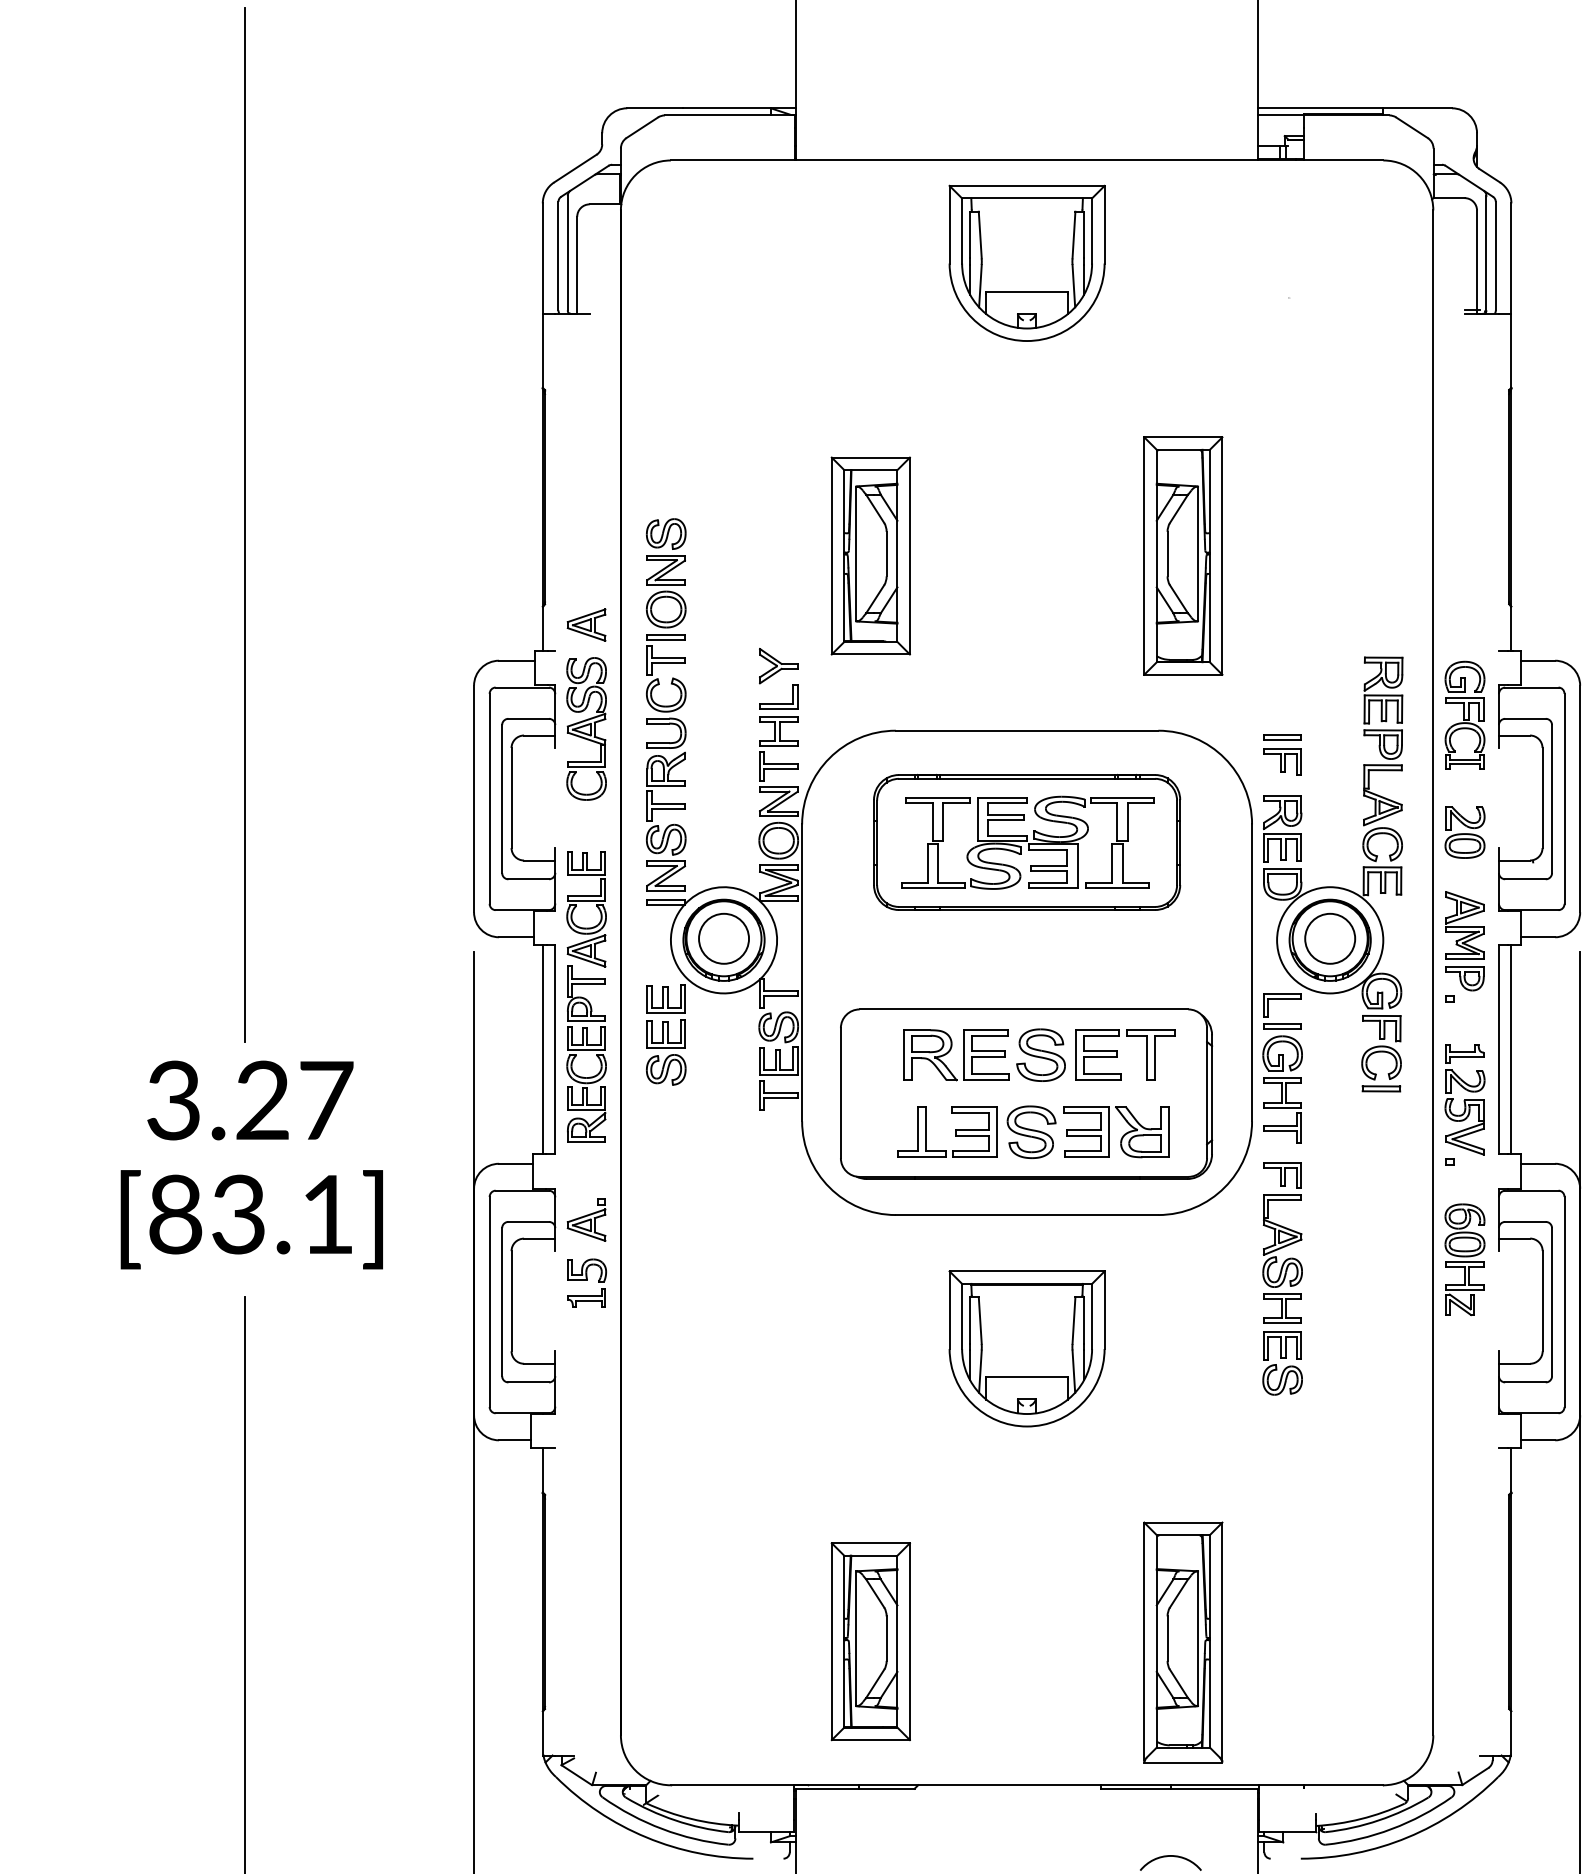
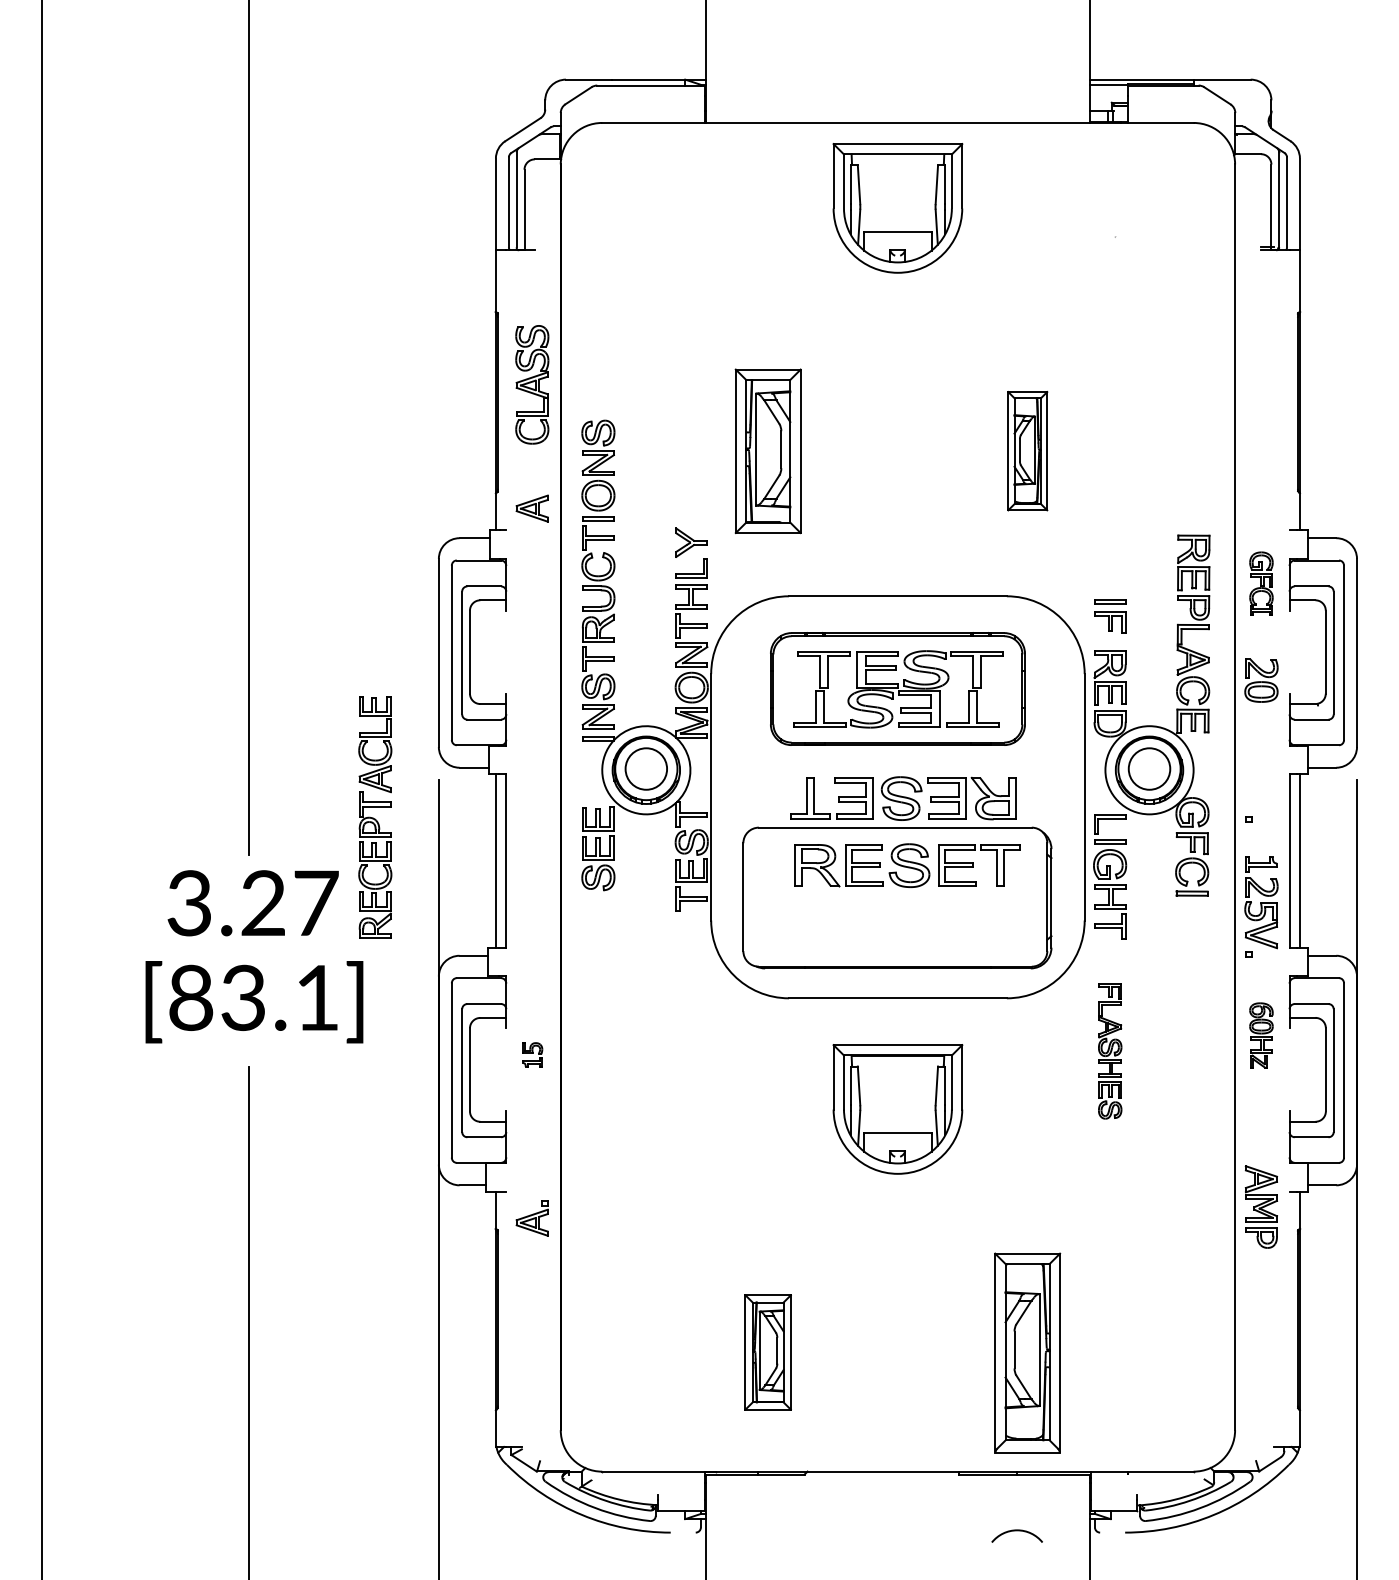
part: (1183, 555) -> (1027, 450), size x0.6
part: (1465, 715) -> (1261, 583), size x0.7
part: (586, 728) -> (532, 384), moved
part: (1463, 940) -> (1260, 1206), moved
part: (586, 997) -> (375, 817), moved
part: (1033, 1132) -> (903, 798), moved
part: (585, 1220) -> (531, 1218), moved
part: (1465, 1259) -> (1261, 1035), size x0.7
part: (1283, 1279) -> (1110, 1051), size x0.7
part: (586, 1282) -> (532, 1054), size x0.6
part: (869, 1641) -> (767, 1352), size x0.7

